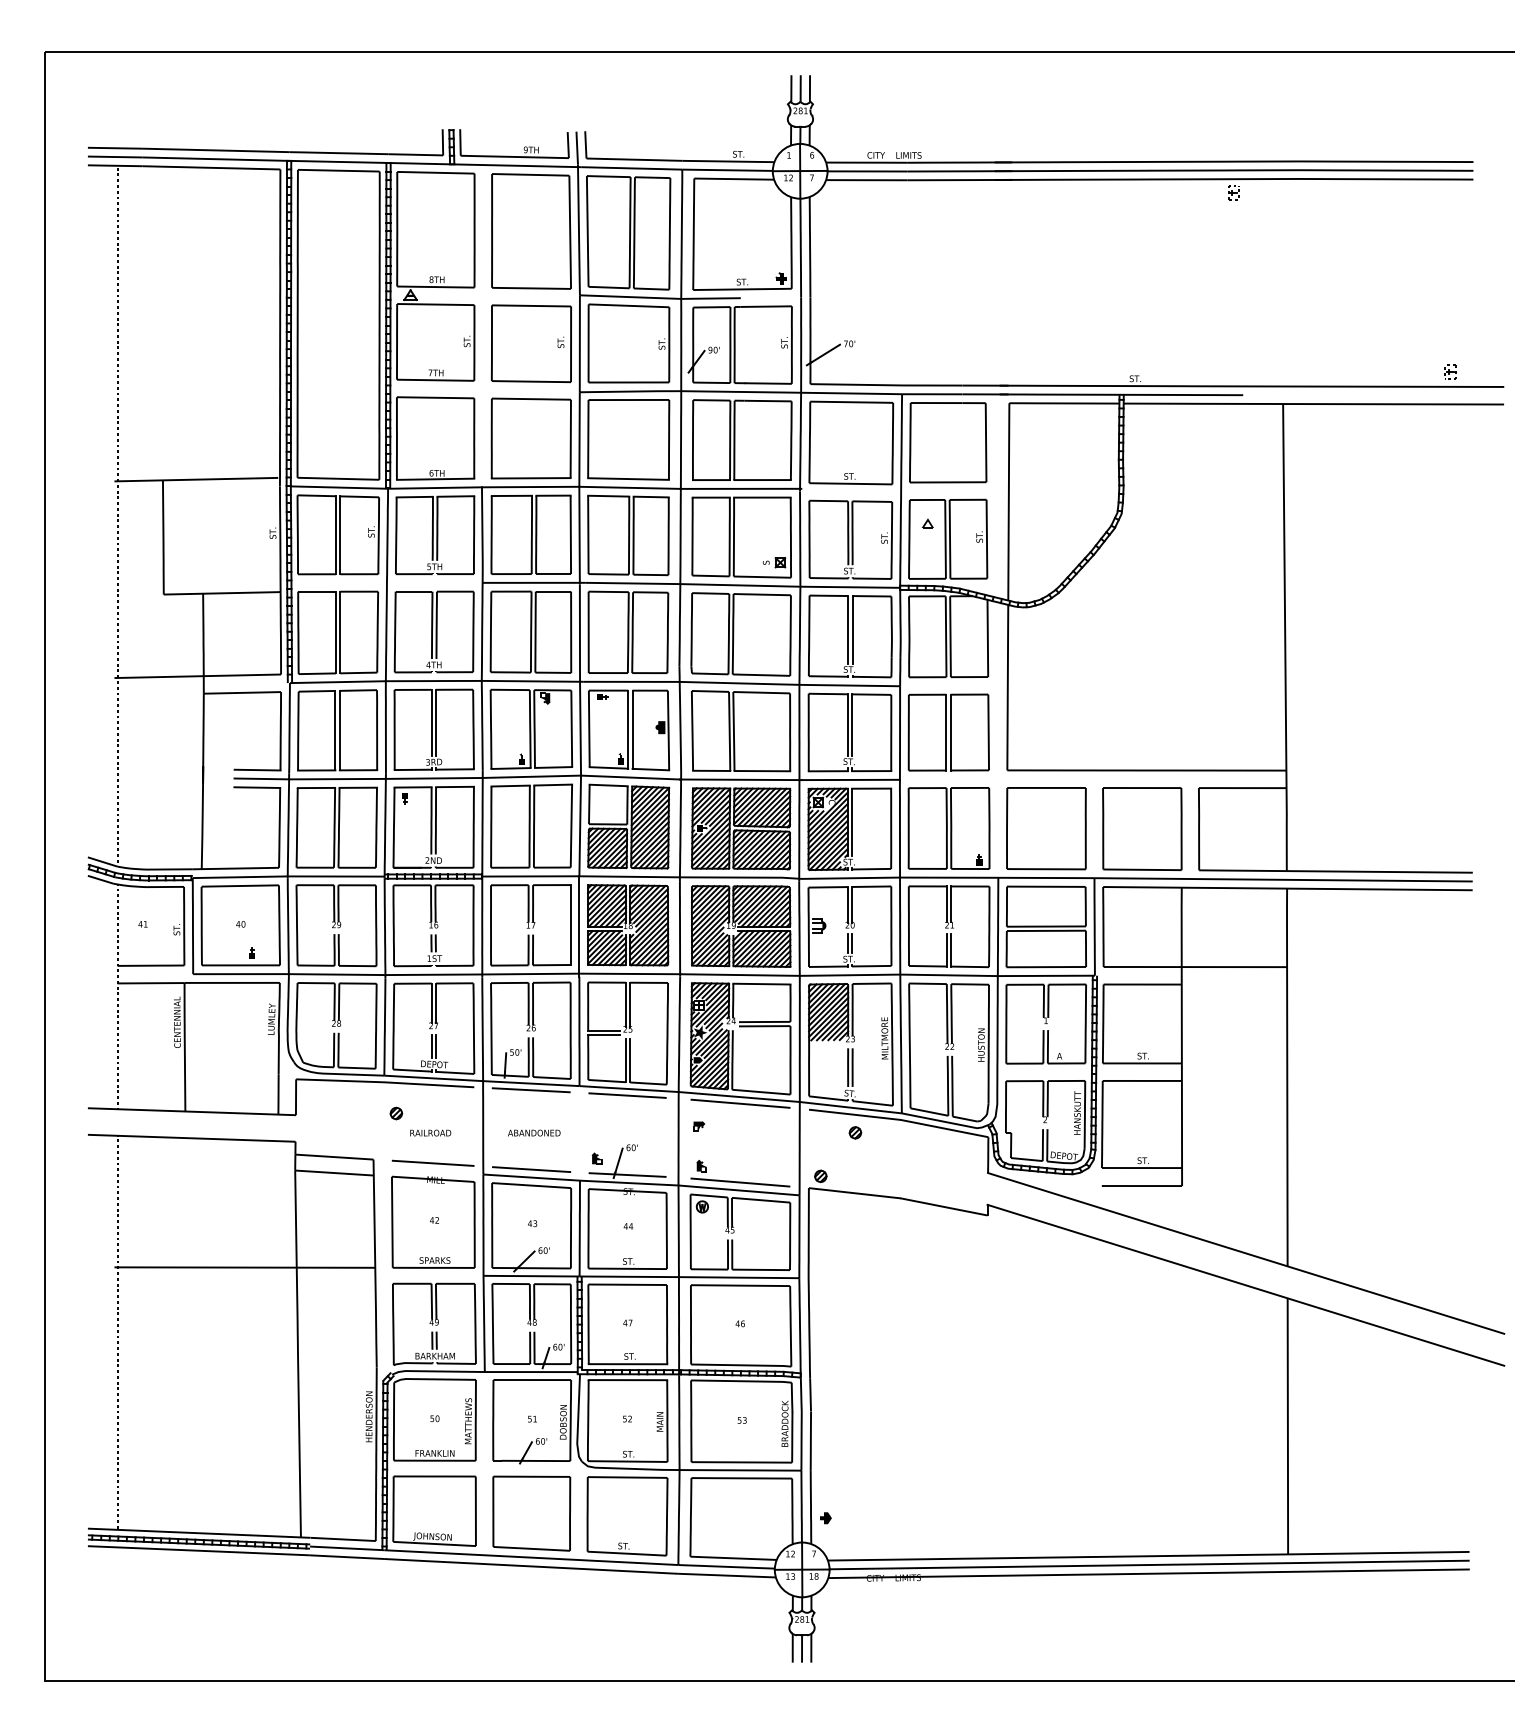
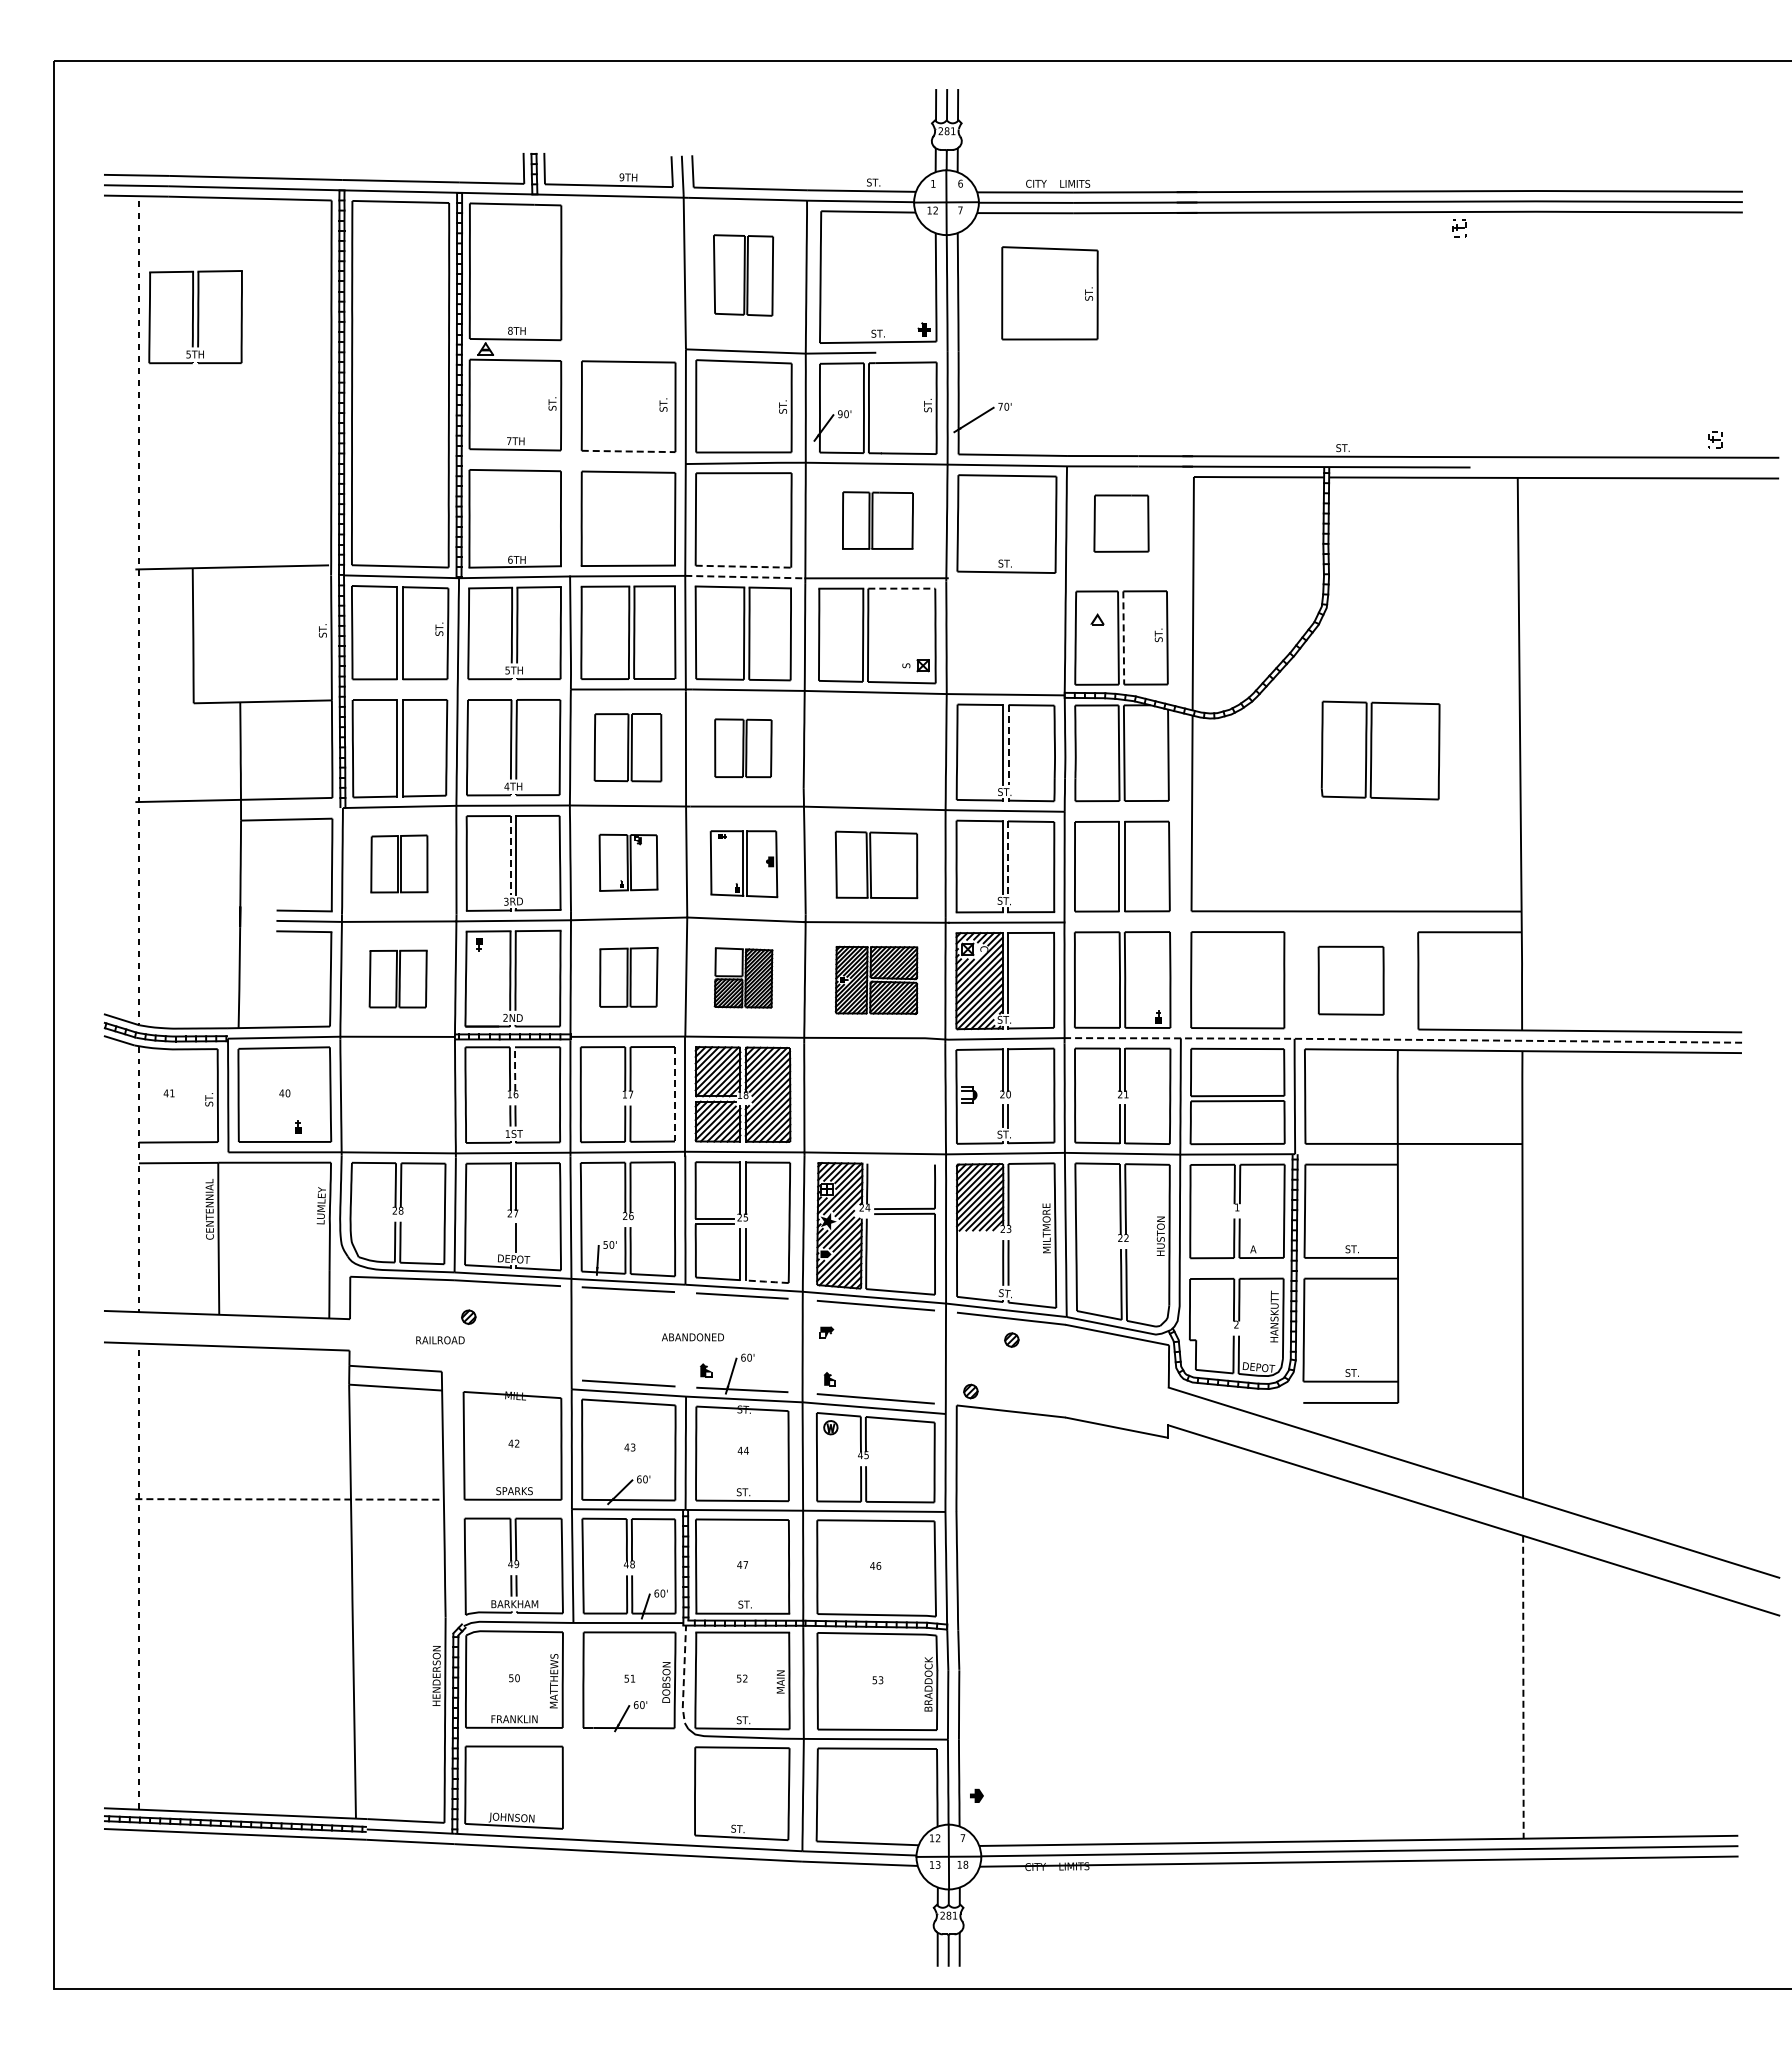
part: (531, 231) -> (628, 273), removed
part: (628, 232) -> (743, 275), size x0.6
part: (887, 248) -> (1049, 293), added
part: (165, 268) -> (195, 317), added
line: (531, 381) -> (628, 451), solid -> dashed
part: (741, 439) -> (877, 520), size x0.6
part: (948, 442) -> (1121, 523), size x0.6
line: (628, 478) -> (743, 566), solid -> dashed
line: (630, 488) -> (745, 577), solid -> dashed
line: (762, 497) -> (902, 588), solid -> dashed
part: (850, 539) -> (1006, 638), removed
line: (949, 539) -> (1123, 638), solid -> dashed
line: (852, 630) -> (1008, 745), solid -> dashed
part: (530, 631) -> (627, 747), size x0.7
part: (628, 632) -> (743, 748), size x0.6
part: (741, 634) -> (1380, 750), moved
line: (431, 723) -> (510, 855), solid -> dashed
line: (851, 725) -> (1007, 858), solid -> dashed
part: (337, 729) -> (399, 863), size x0.6
part: (531, 729) -> (628, 862), size x0.6
part: (628, 730) -> (743, 864), size x0.7
part: (741, 730) -> (876, 864), size x0.7
part: (531, 826) -> (628, 977), size x0.6
part: (628, 826) -> (743, 977), size x0.6
part: (336, 827) -> (397, 978), size x0.6
part: (741, 828) -> (876, 980), size x0.7
part: (1141, 828) -> (1350, 980), size x0.7
line: (1184, 878) -> (1401, 1039), solid -> dashed
line: (435, 904) -> (515, 1069), solid -> dashed
part: (336, 925) -> (397, 1094), removed
line: (570, 925) -> (674, 1094), solid -> dashed
part: (741, 926) -> (876, 1095), removed
line: (761, 983) -> (900, 1163), removed
line: (431, 1046) -> (510, 1238), removed
line: (648, 1083) -> (766, 1281), solid -> dashed
text: (430, 1133) -> (440, 1340), moved
text: (533, 1133) -> (692, 1337), moved
line: (433, 1163) -> (512, 1376), removed
line: (245, 1267) -> (290, 1499), solid -> dashed
line: (577, 1419) -> (683, 1679), solid -> dashed
line: (1287, 1426) -> (1523, 1687), solid -> dashed
part: (531, 1513) -> (628, 1790), removed

